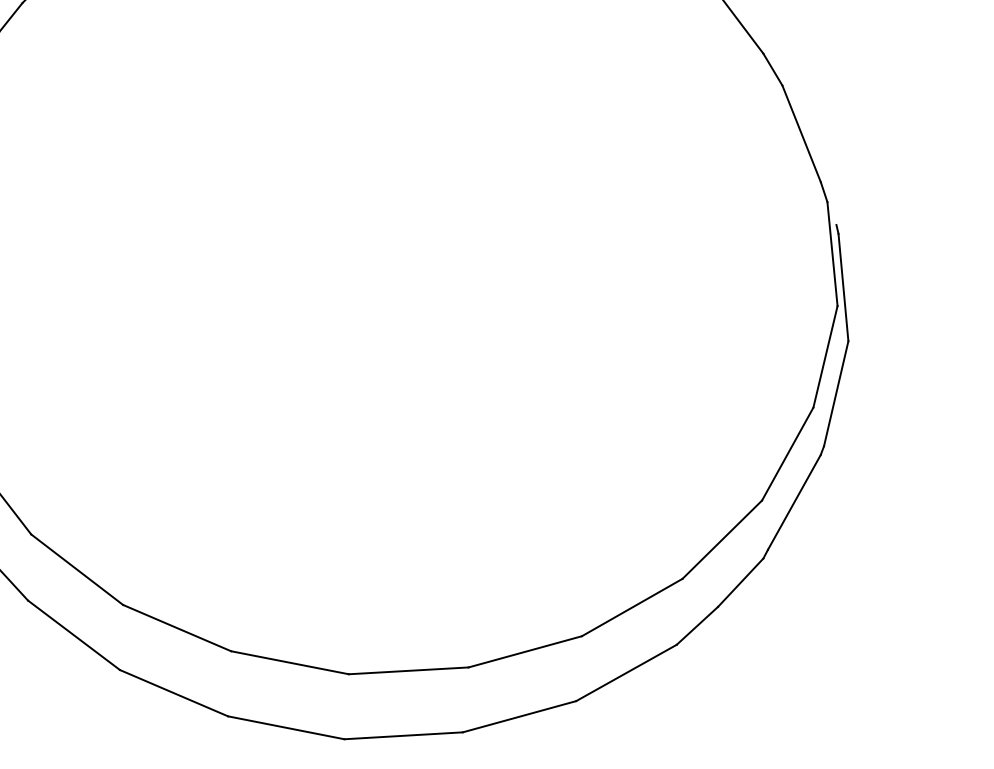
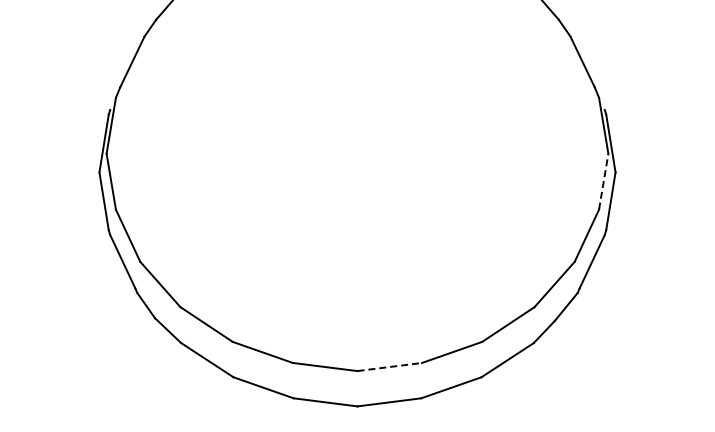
line: (825, 356) -> (603, 181), solid -> dashed
line: (408, 671) -> (389, 367), solid -> dashed

